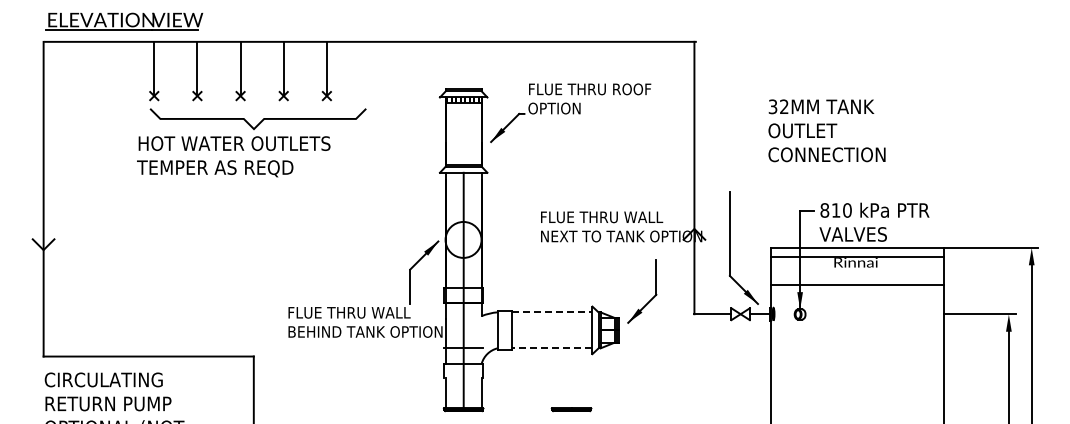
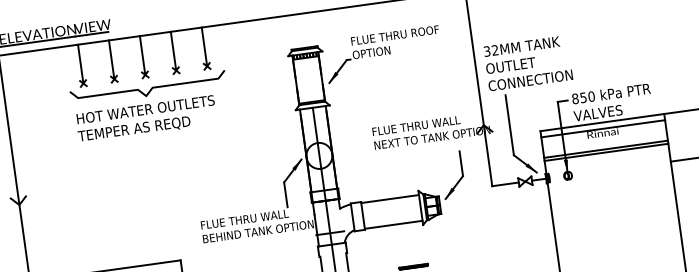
curve: (260, 121) -> (150, 89), moved
text: (826, 130) -> (527, 63), moved
text: (836, 210) -> (583, 97), 810 -> 850
line: (856, 289) -> (605, 152), added
line: (552, 312) -> (390, 199), dashed -> solid
line: (551, 348) -> (393, 224), dashed -> solid

